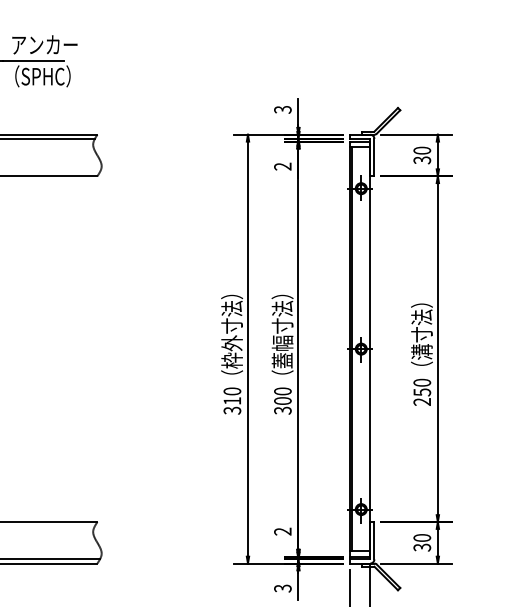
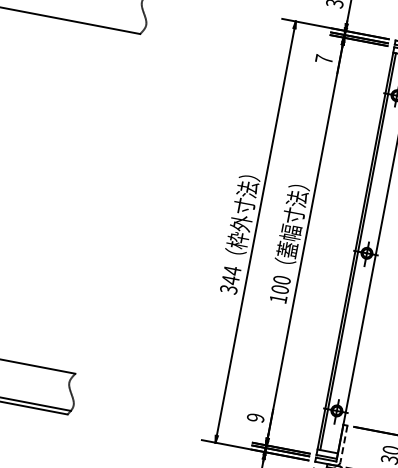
text: (282, 166) -> (323, 59), 2 -> 7
text: (232, 396) -> (231, 275), 310 -> 344
text: (282, 410) -> (278, 298), 300 -> 100
text: (282, 531) -> (255, 417), 2 -> 9
line: (374, 540) -> (344, 443), solid -> dashed

